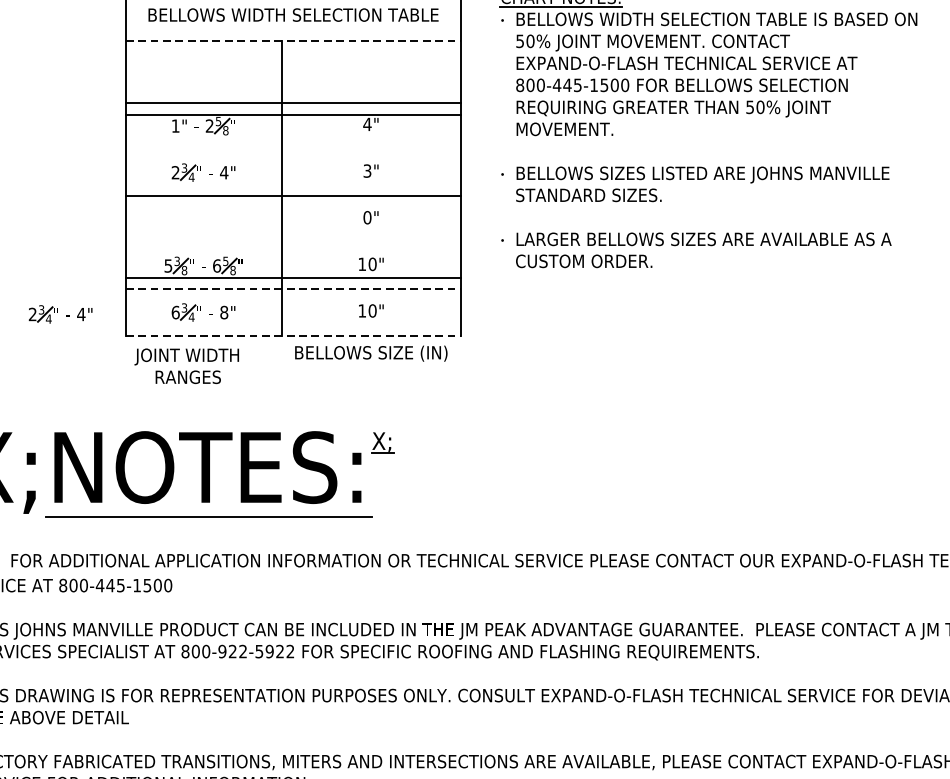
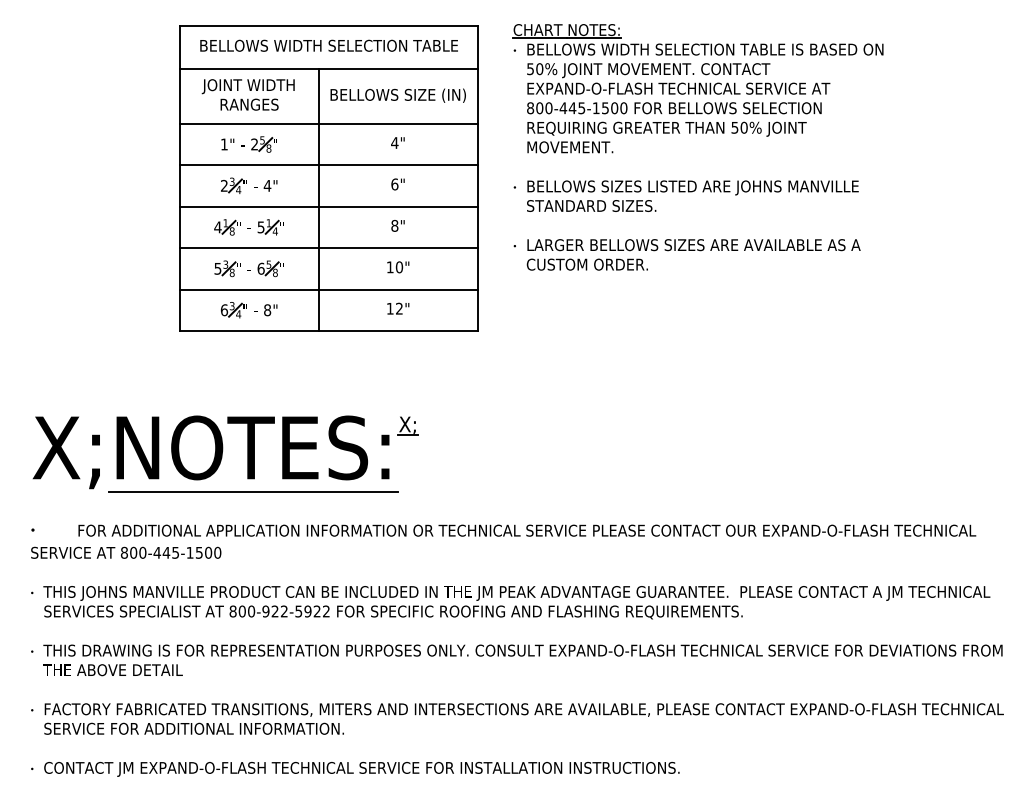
line: (292, 41) -> (328, 69), dashed -> solid
line: (292, 114) -> (328, 165), moved
text: (367, 171) -> (394, 184), 3" -> 6"
text: (367, 217) -> (394, 225), 0" -> 8"
part: (202, 219) -> (248, 227), added
line: (292, 278) -> (328, 248), moved
line: (292, 289) -> (328, 289), dashed -> solid
text: (372, 310) -> (399, 308), 10" -> 12"
part: (61, 314) -> (122, 311), removed
line: (292, 335) -> (328, 330), dashed -> solid
text: (370, 353) -> (397, 95), moved
text: (185, 365) -> (247, 94), moved

